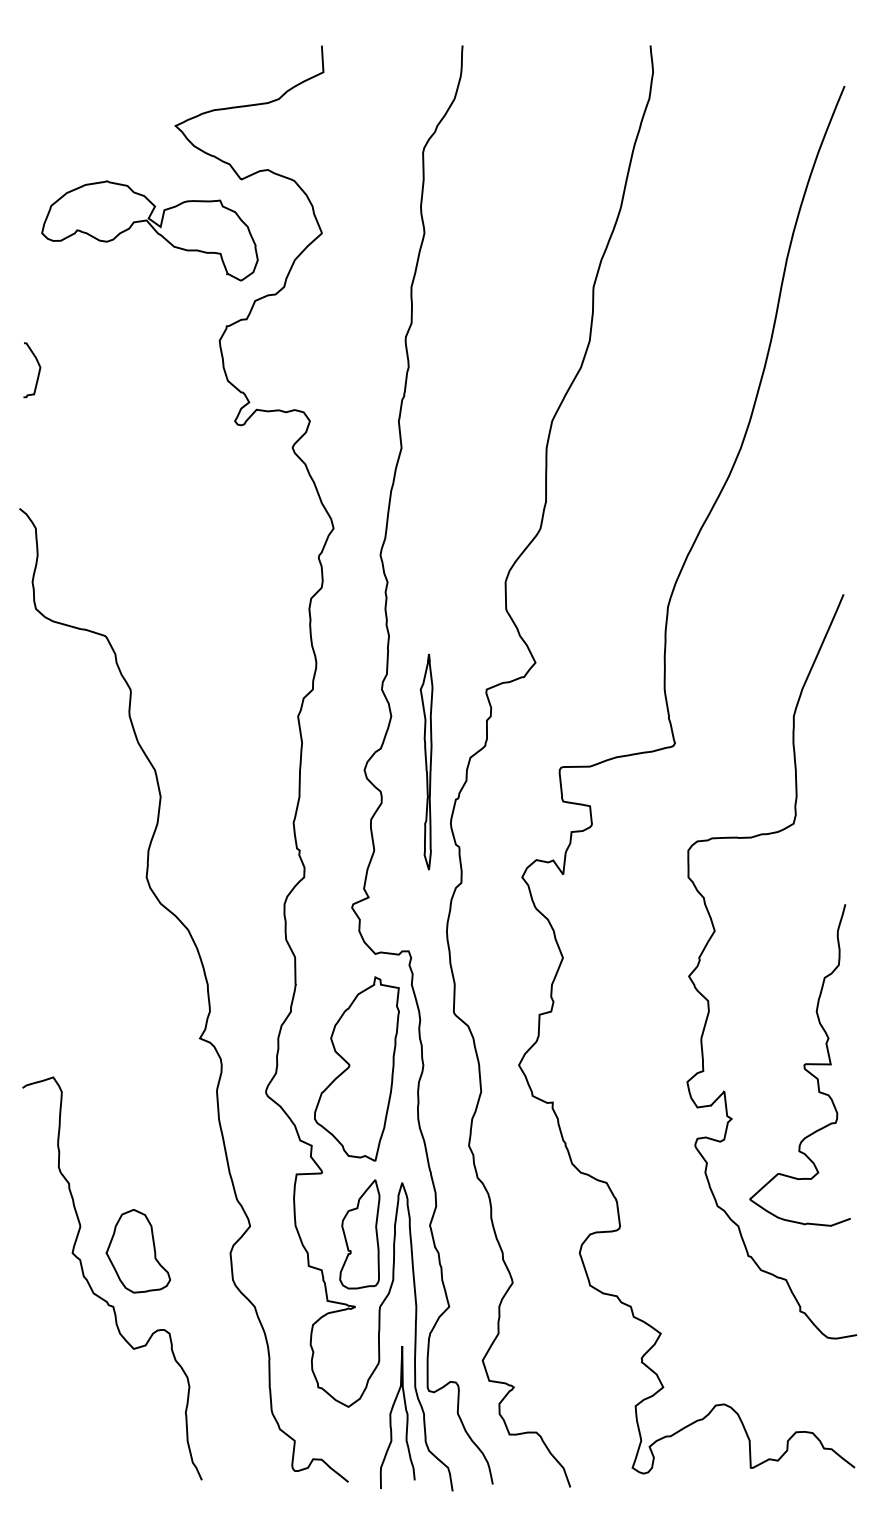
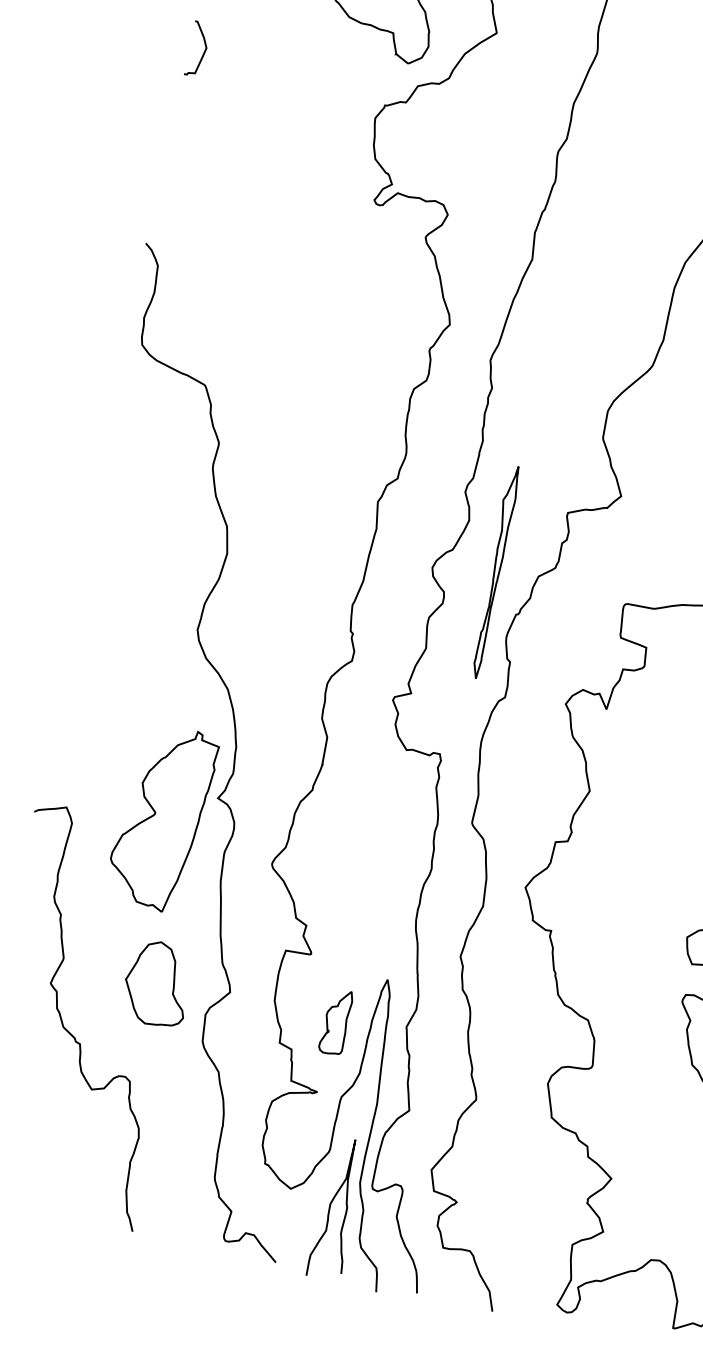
curve: (38, 370) -> (204, 50), moved
part: (356, 1068) -> (161, 817), moved
part: (359, 1234) -> (335, 1021), size x0.6
part: (138, 1251) -> (157, 984), moved

